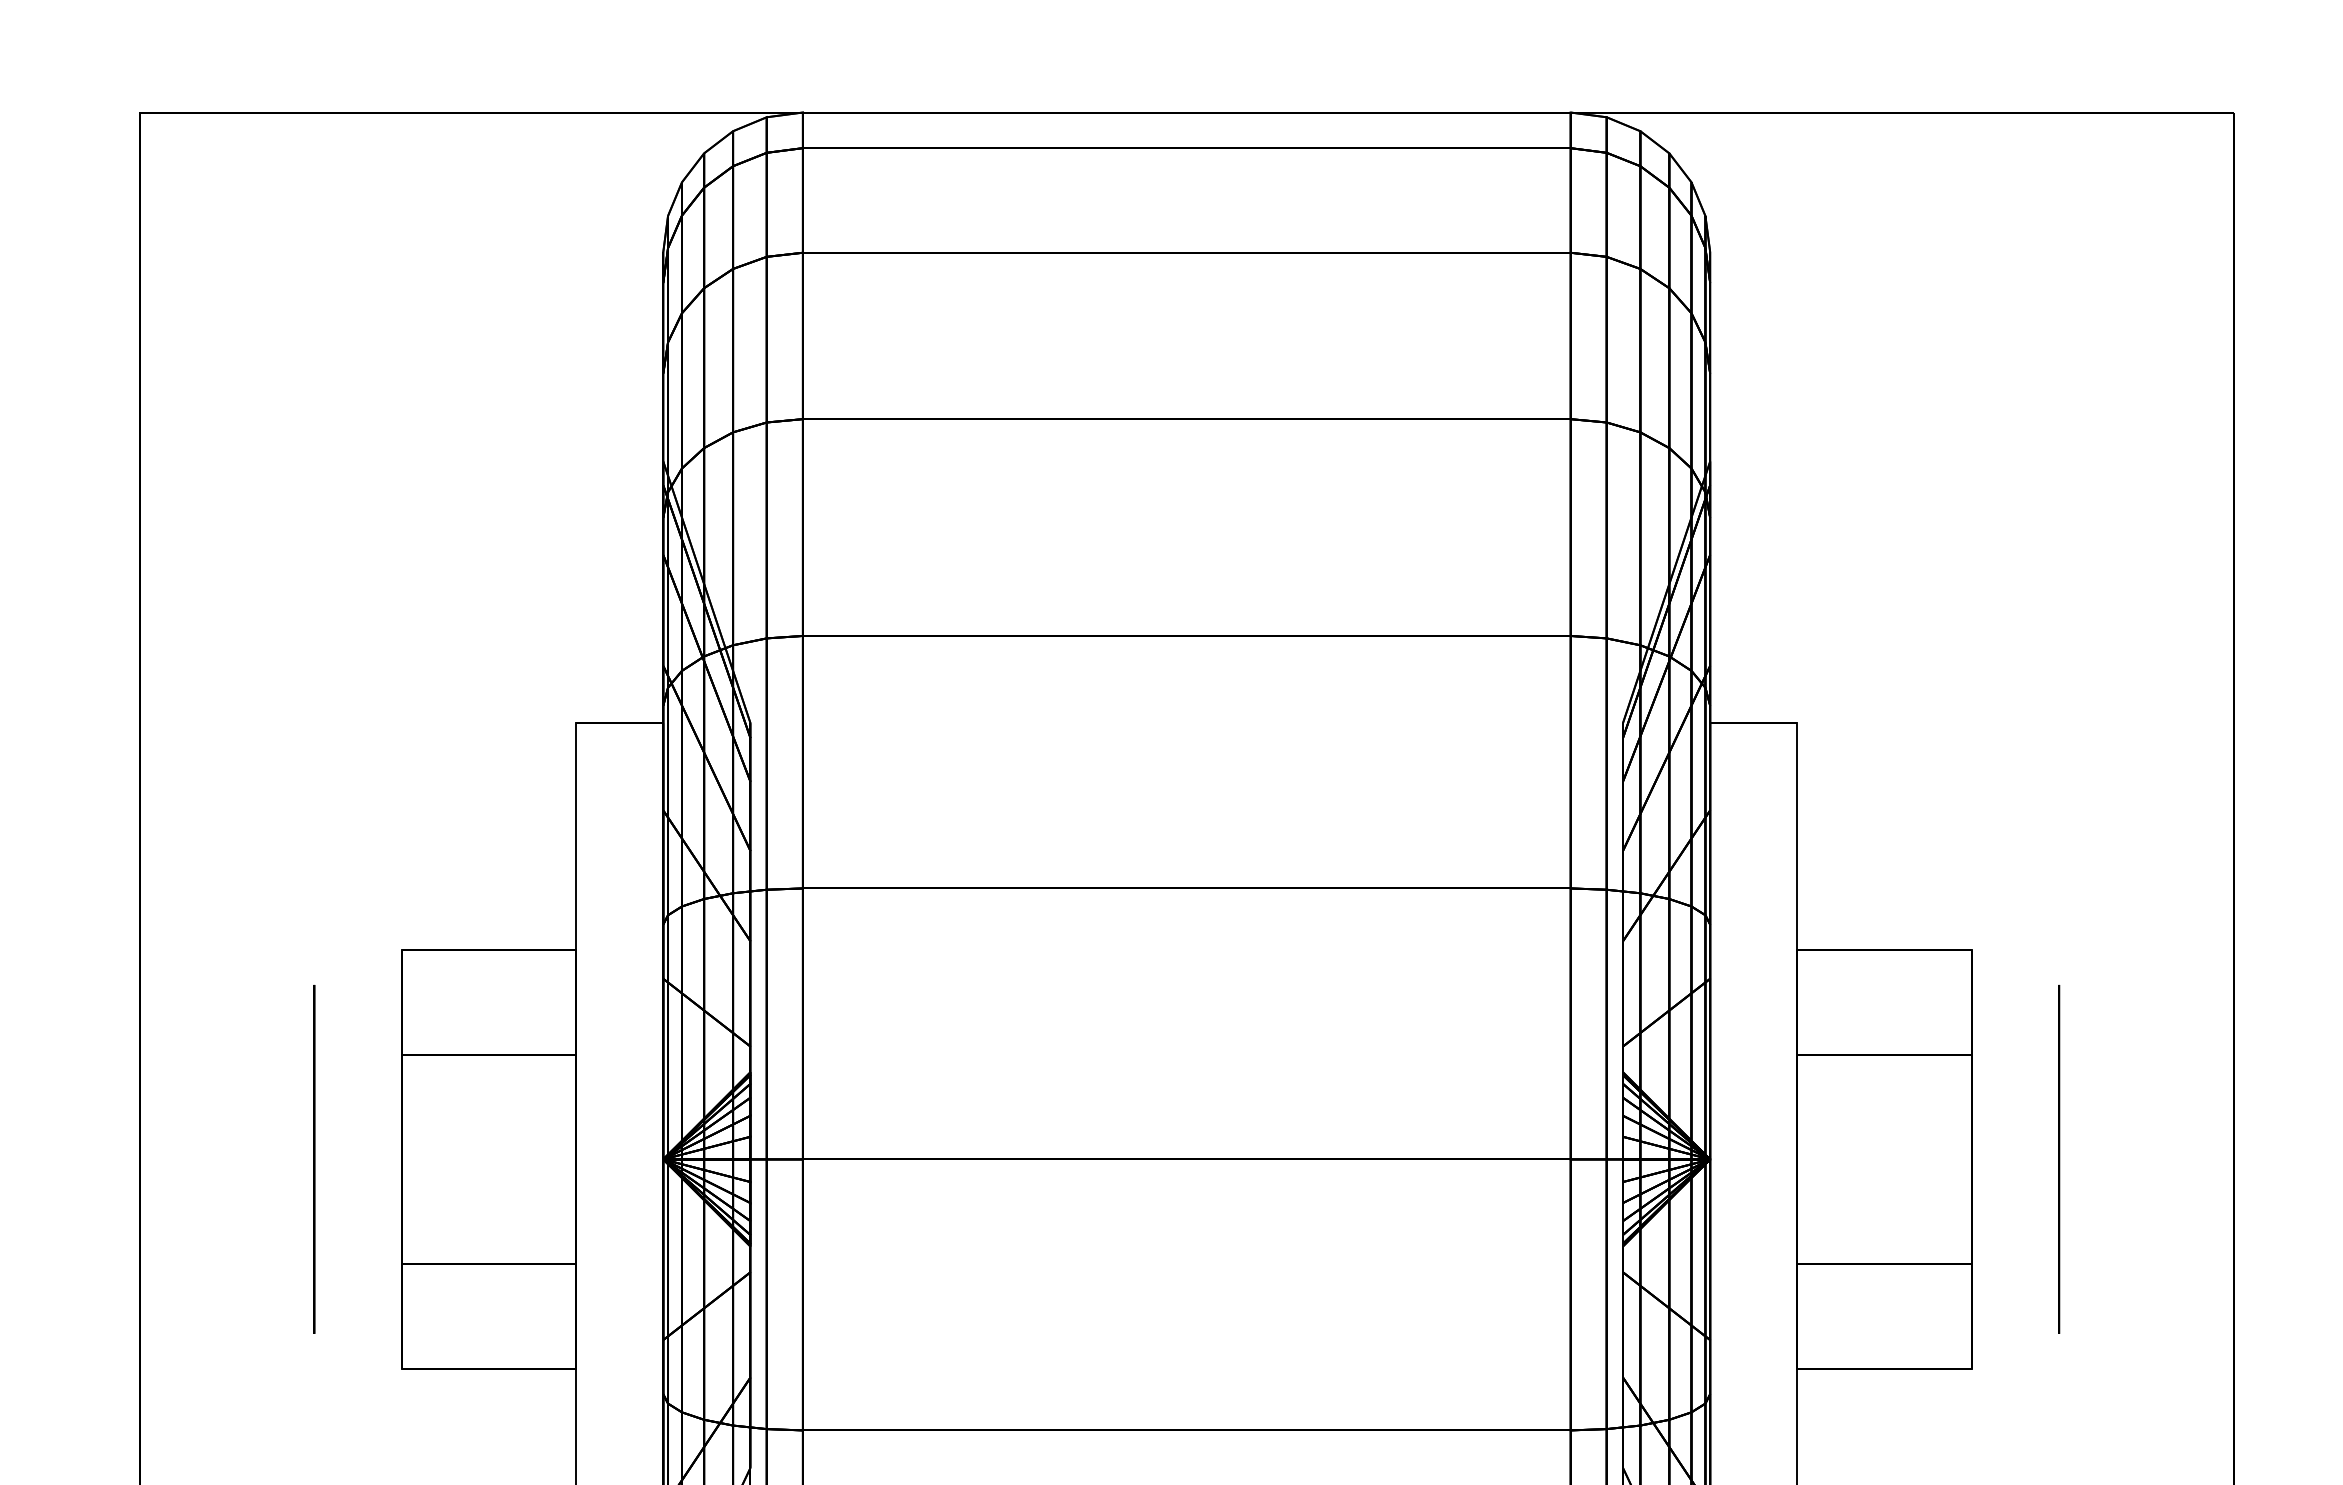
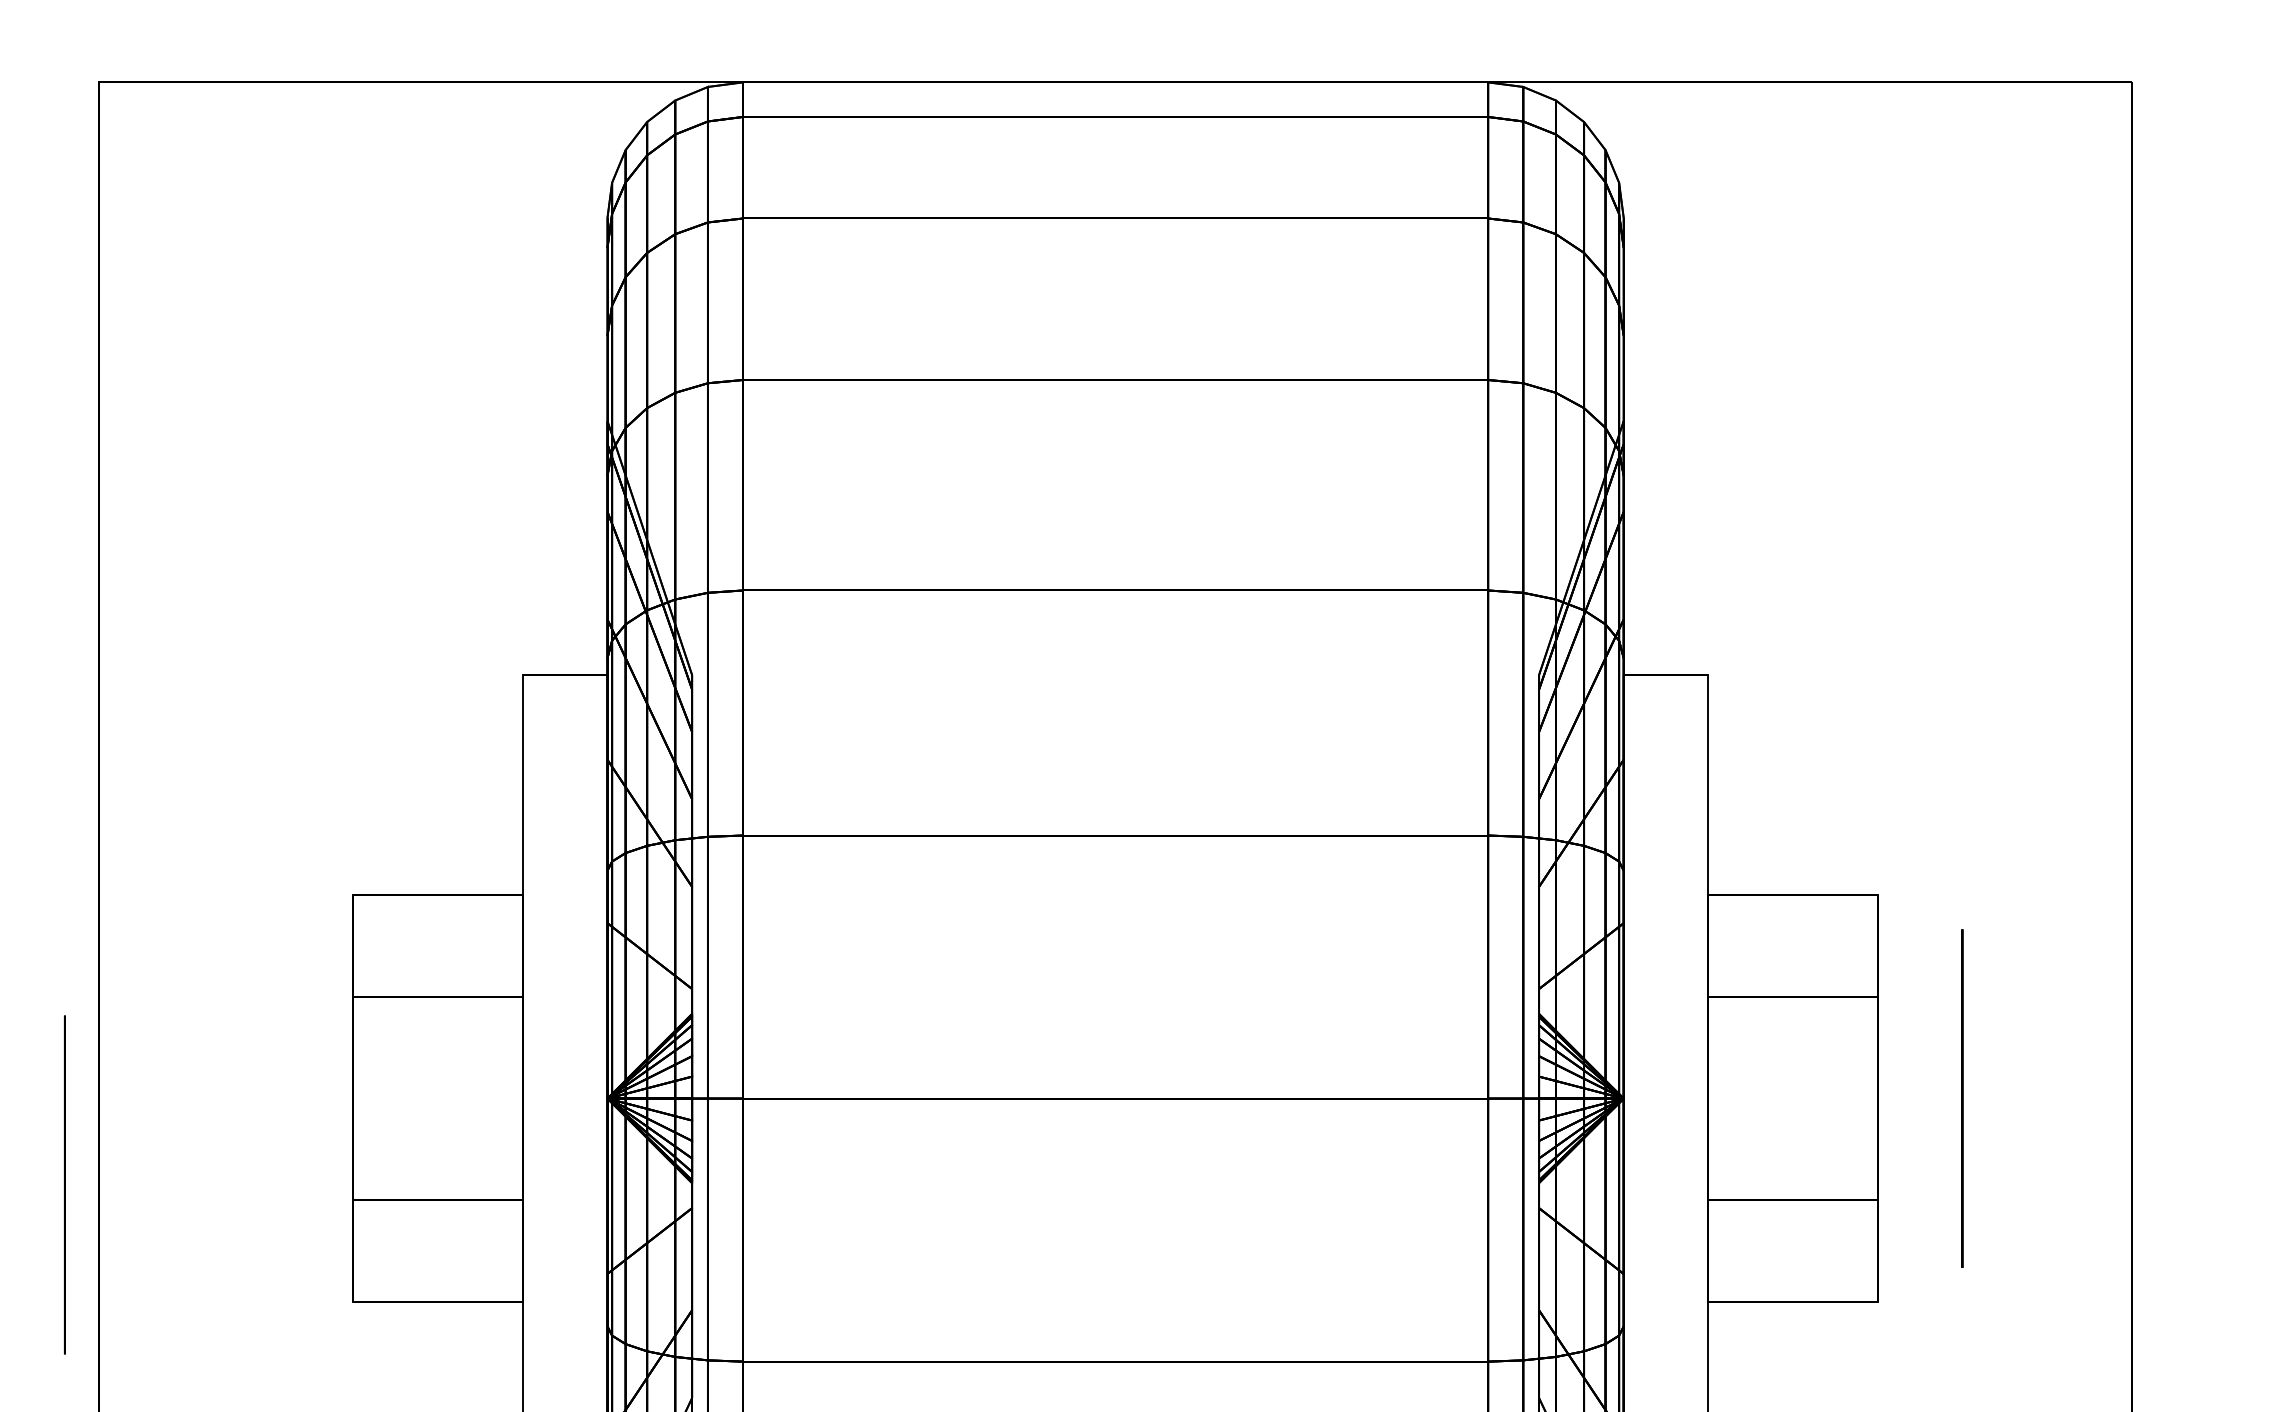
circle: (314, 1159) -> (65, 1185), moved

